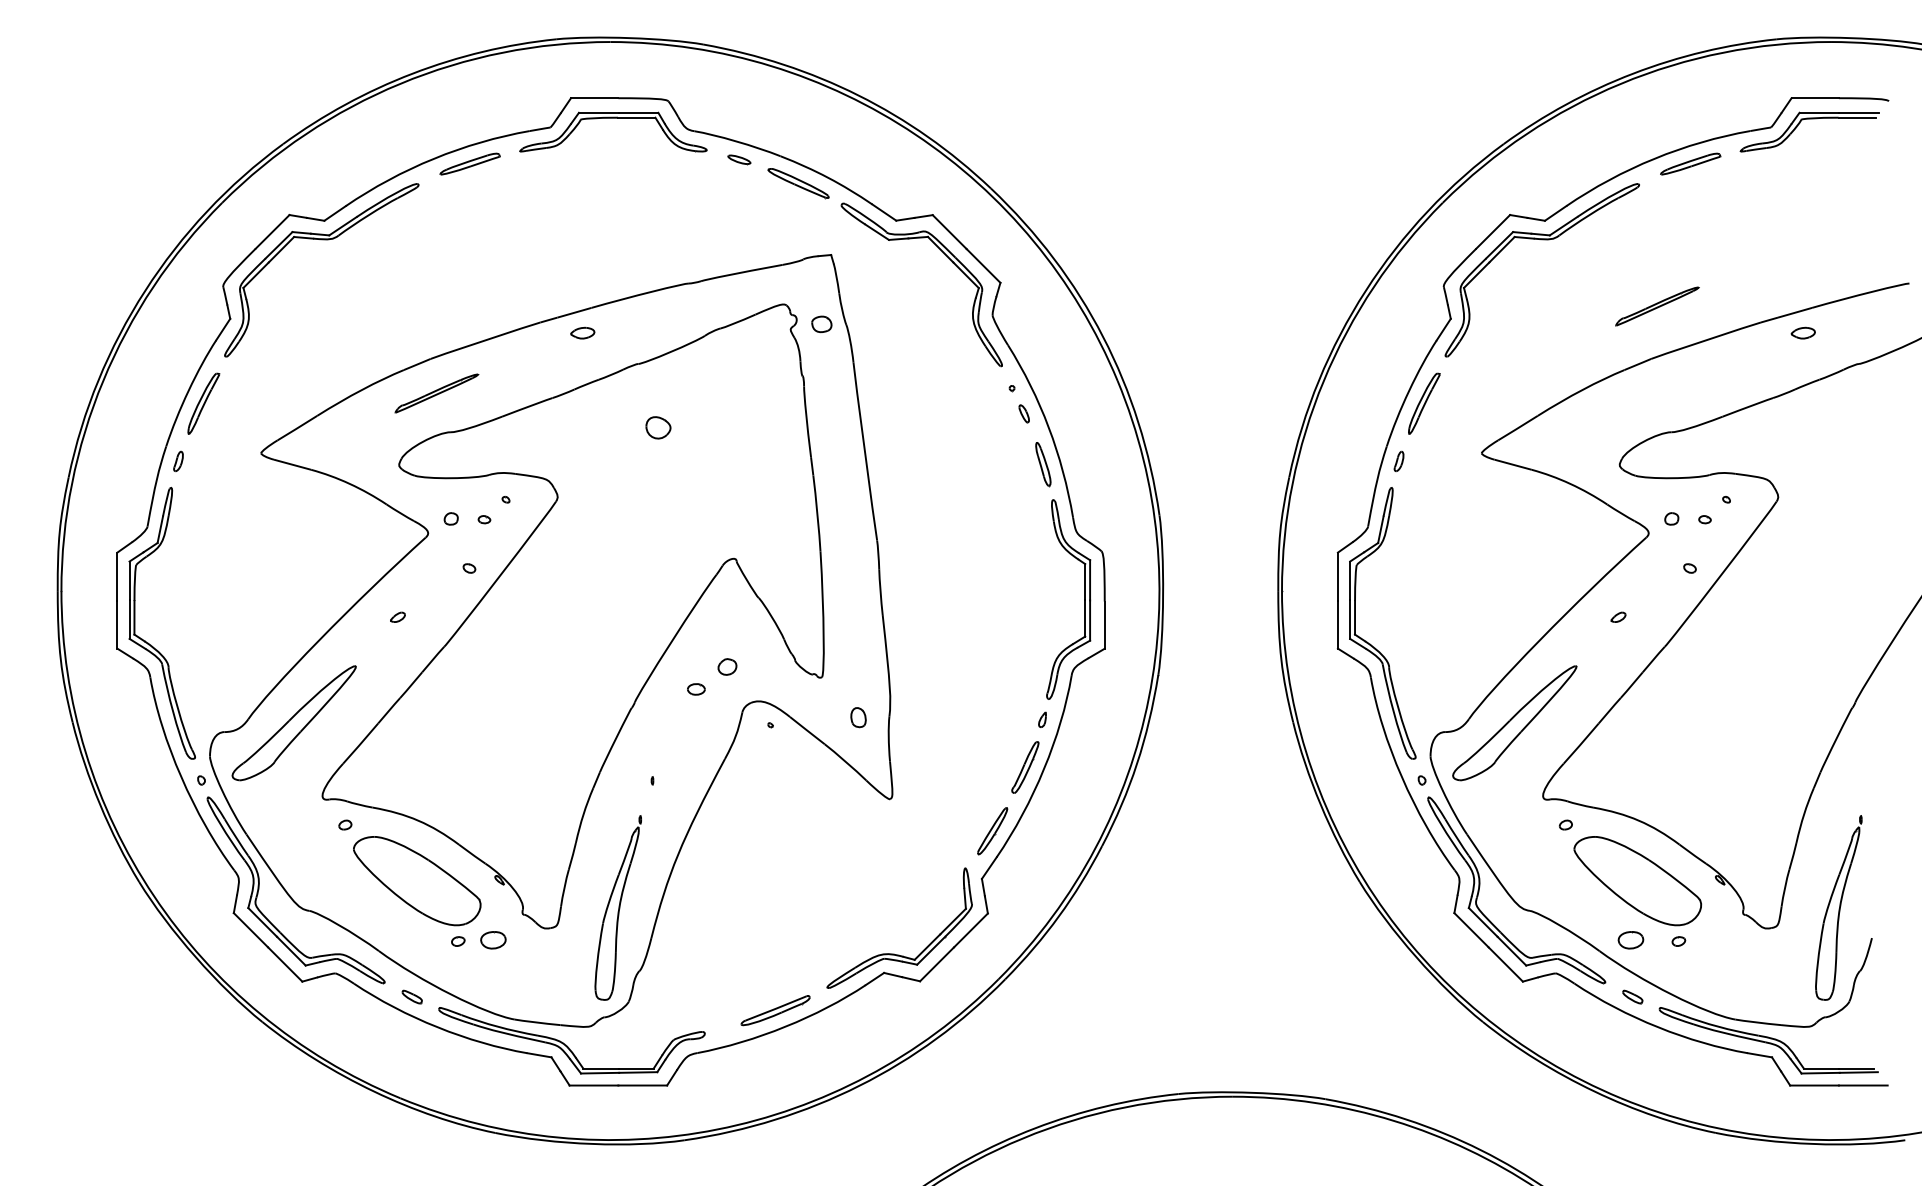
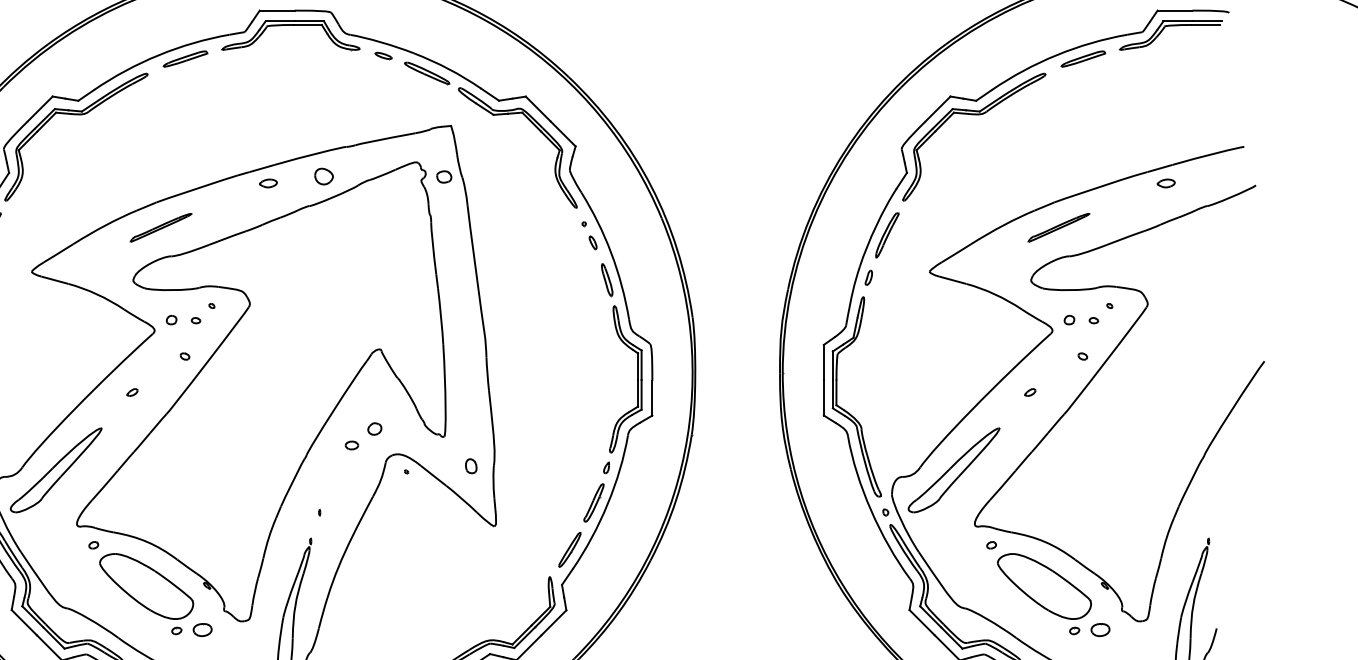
part: (1657, 306) -> (1058, 227), moved
part: (658, 427) -> (324, 176), moved
part: (1630, 940) -> (1100, 630), moved

